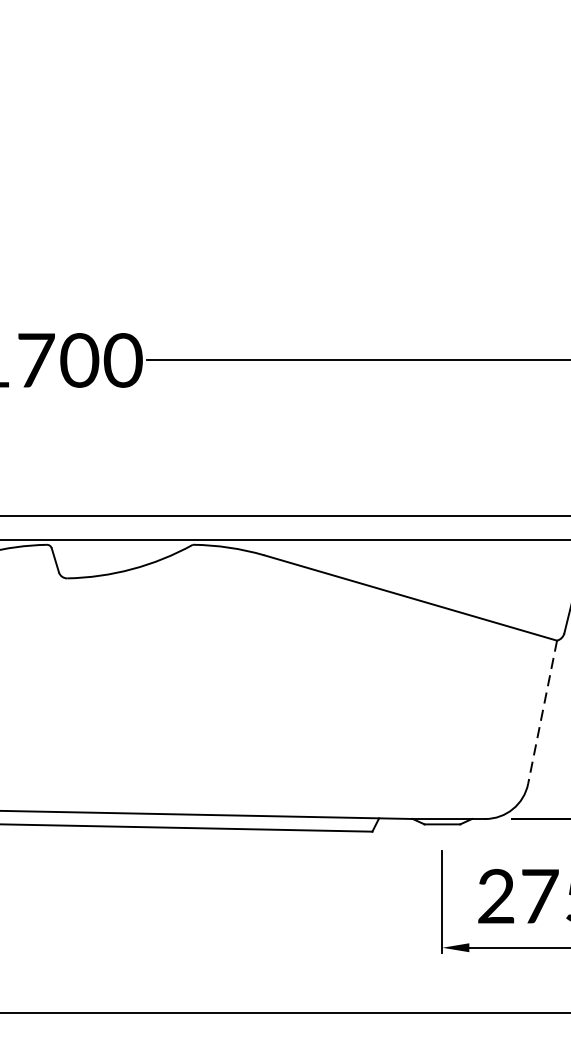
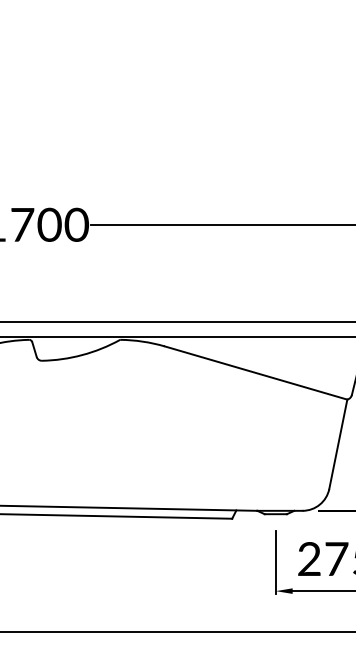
line: (542, 712) -> (338, 444), dashed -> solid

